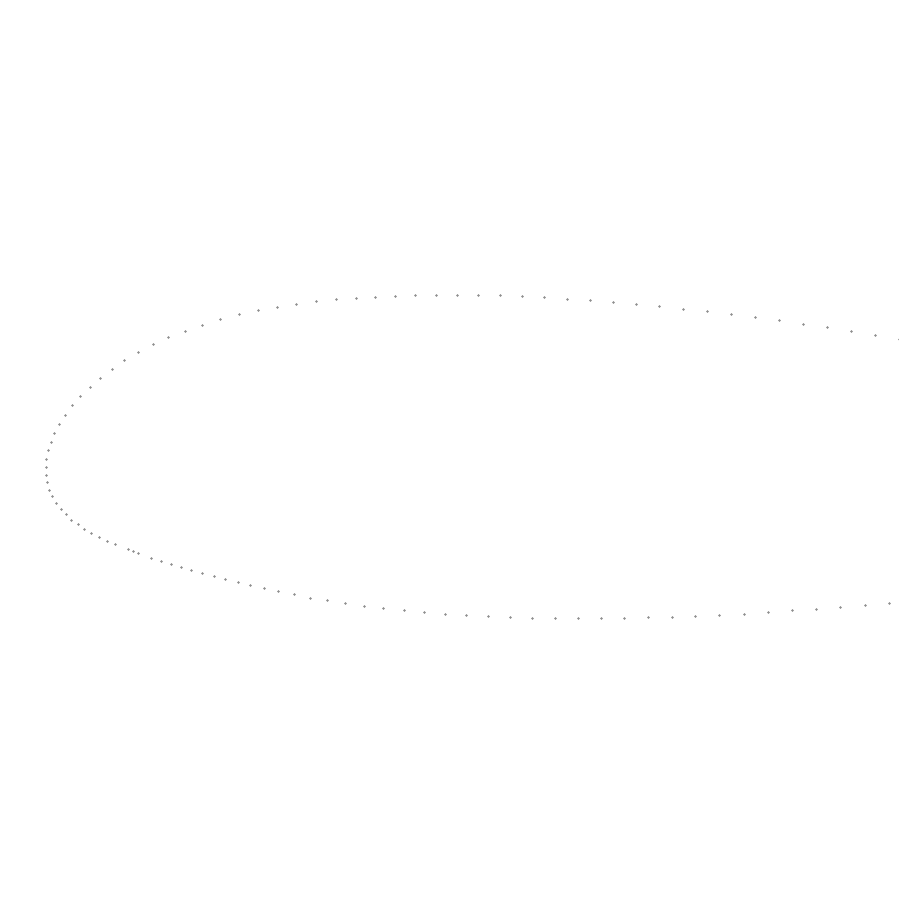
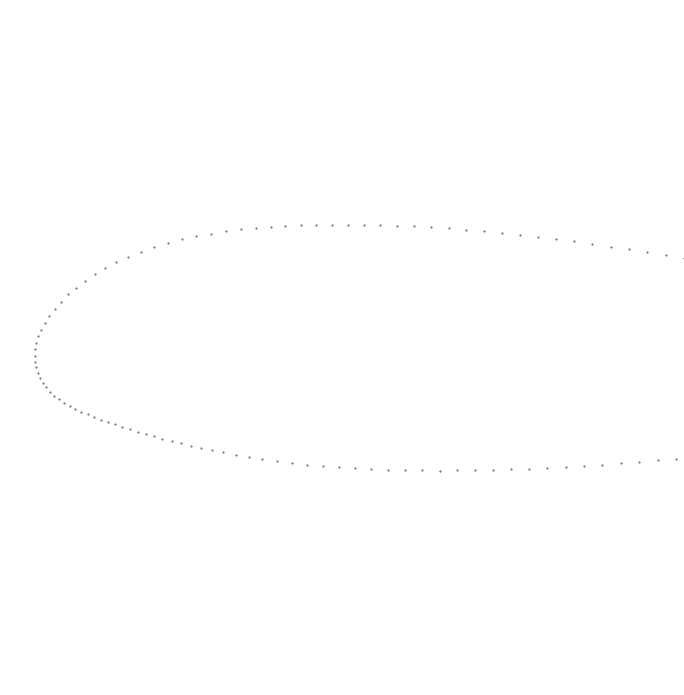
part: (133, 551) -> (101, 419), size x1.67

